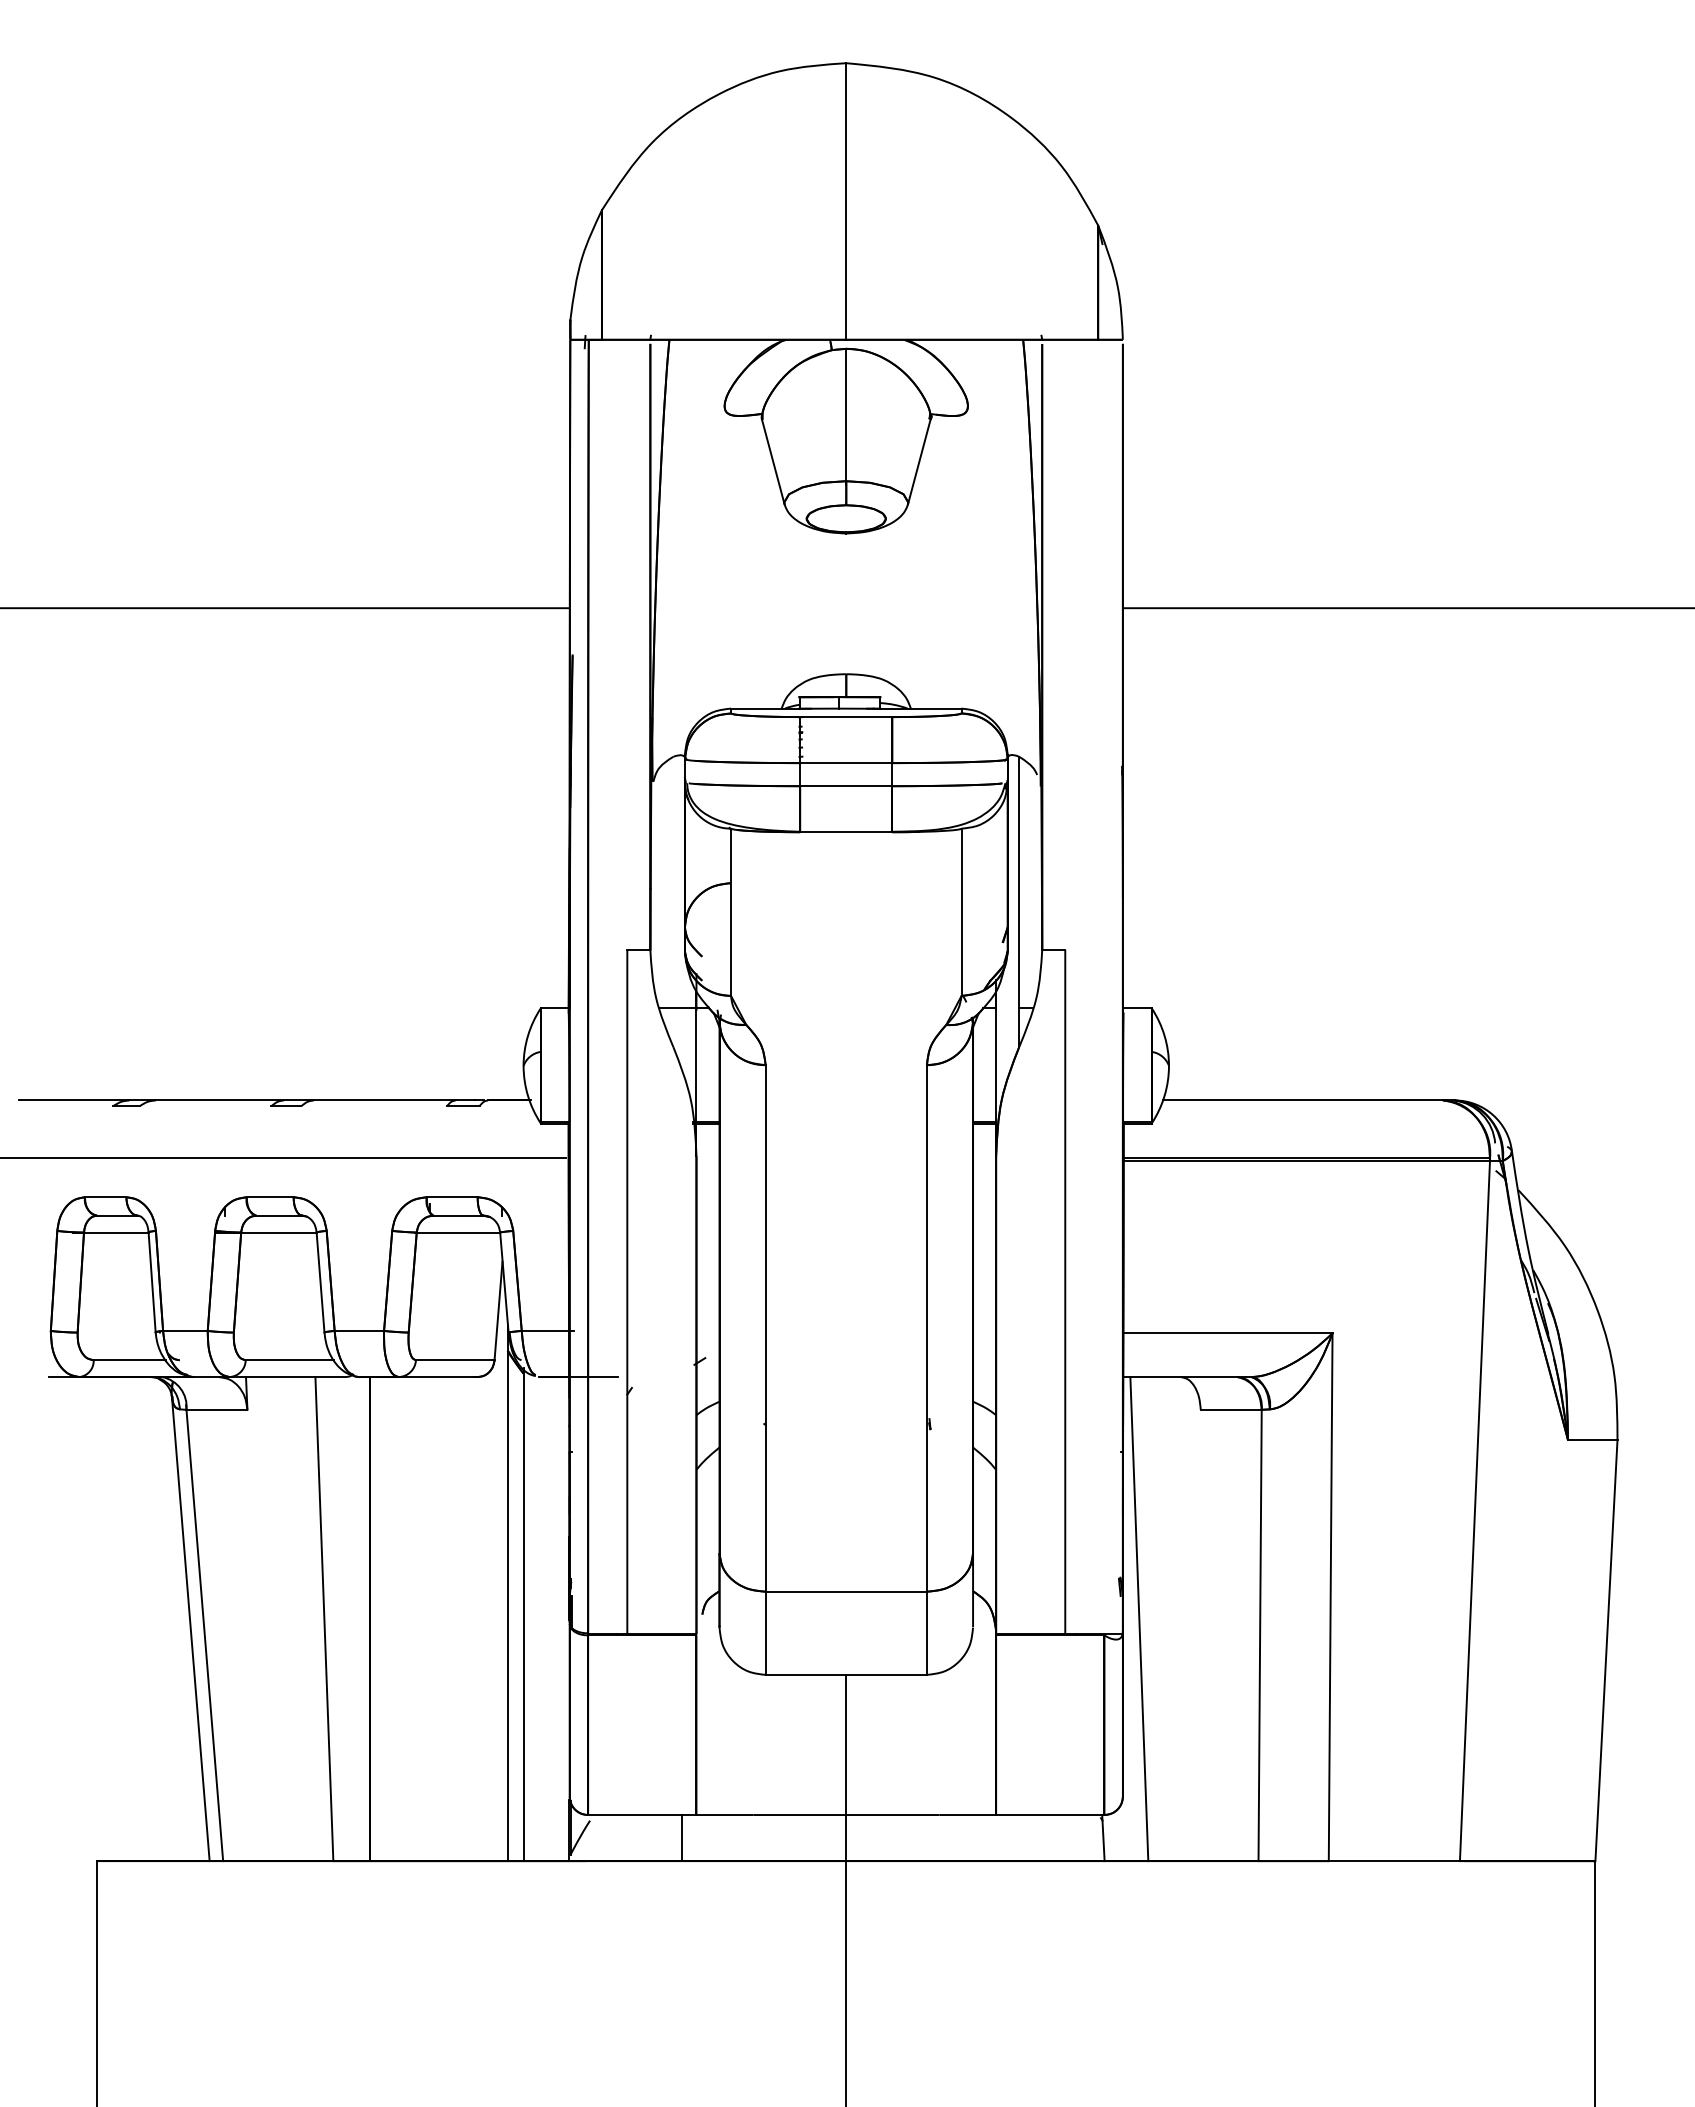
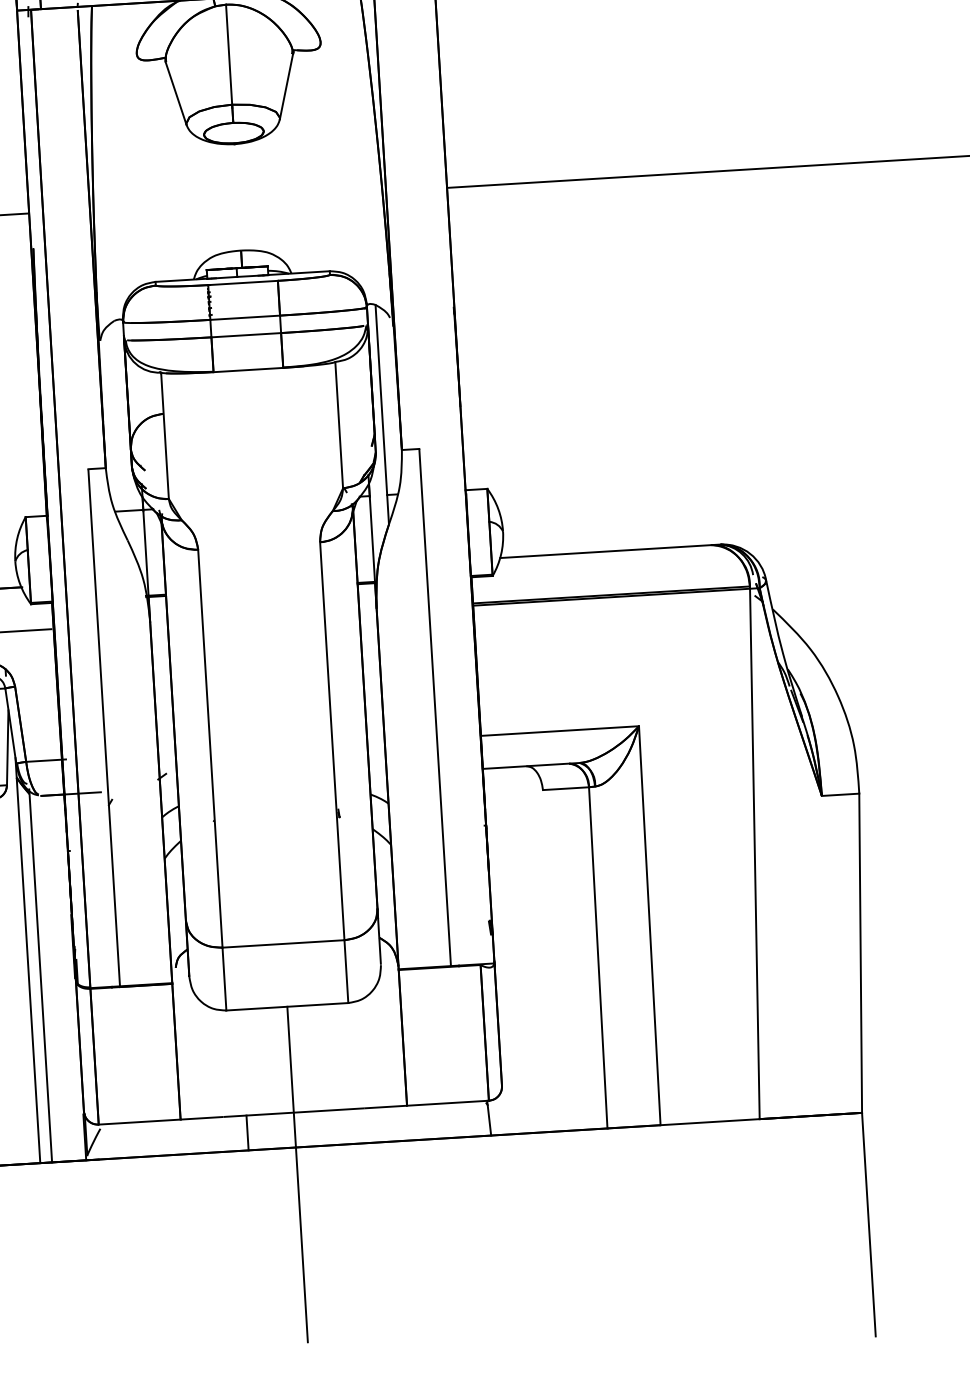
line: (1139, 1619) -> (506, 951), removed
line: (681, 1838) -> (247, 1133), moved

